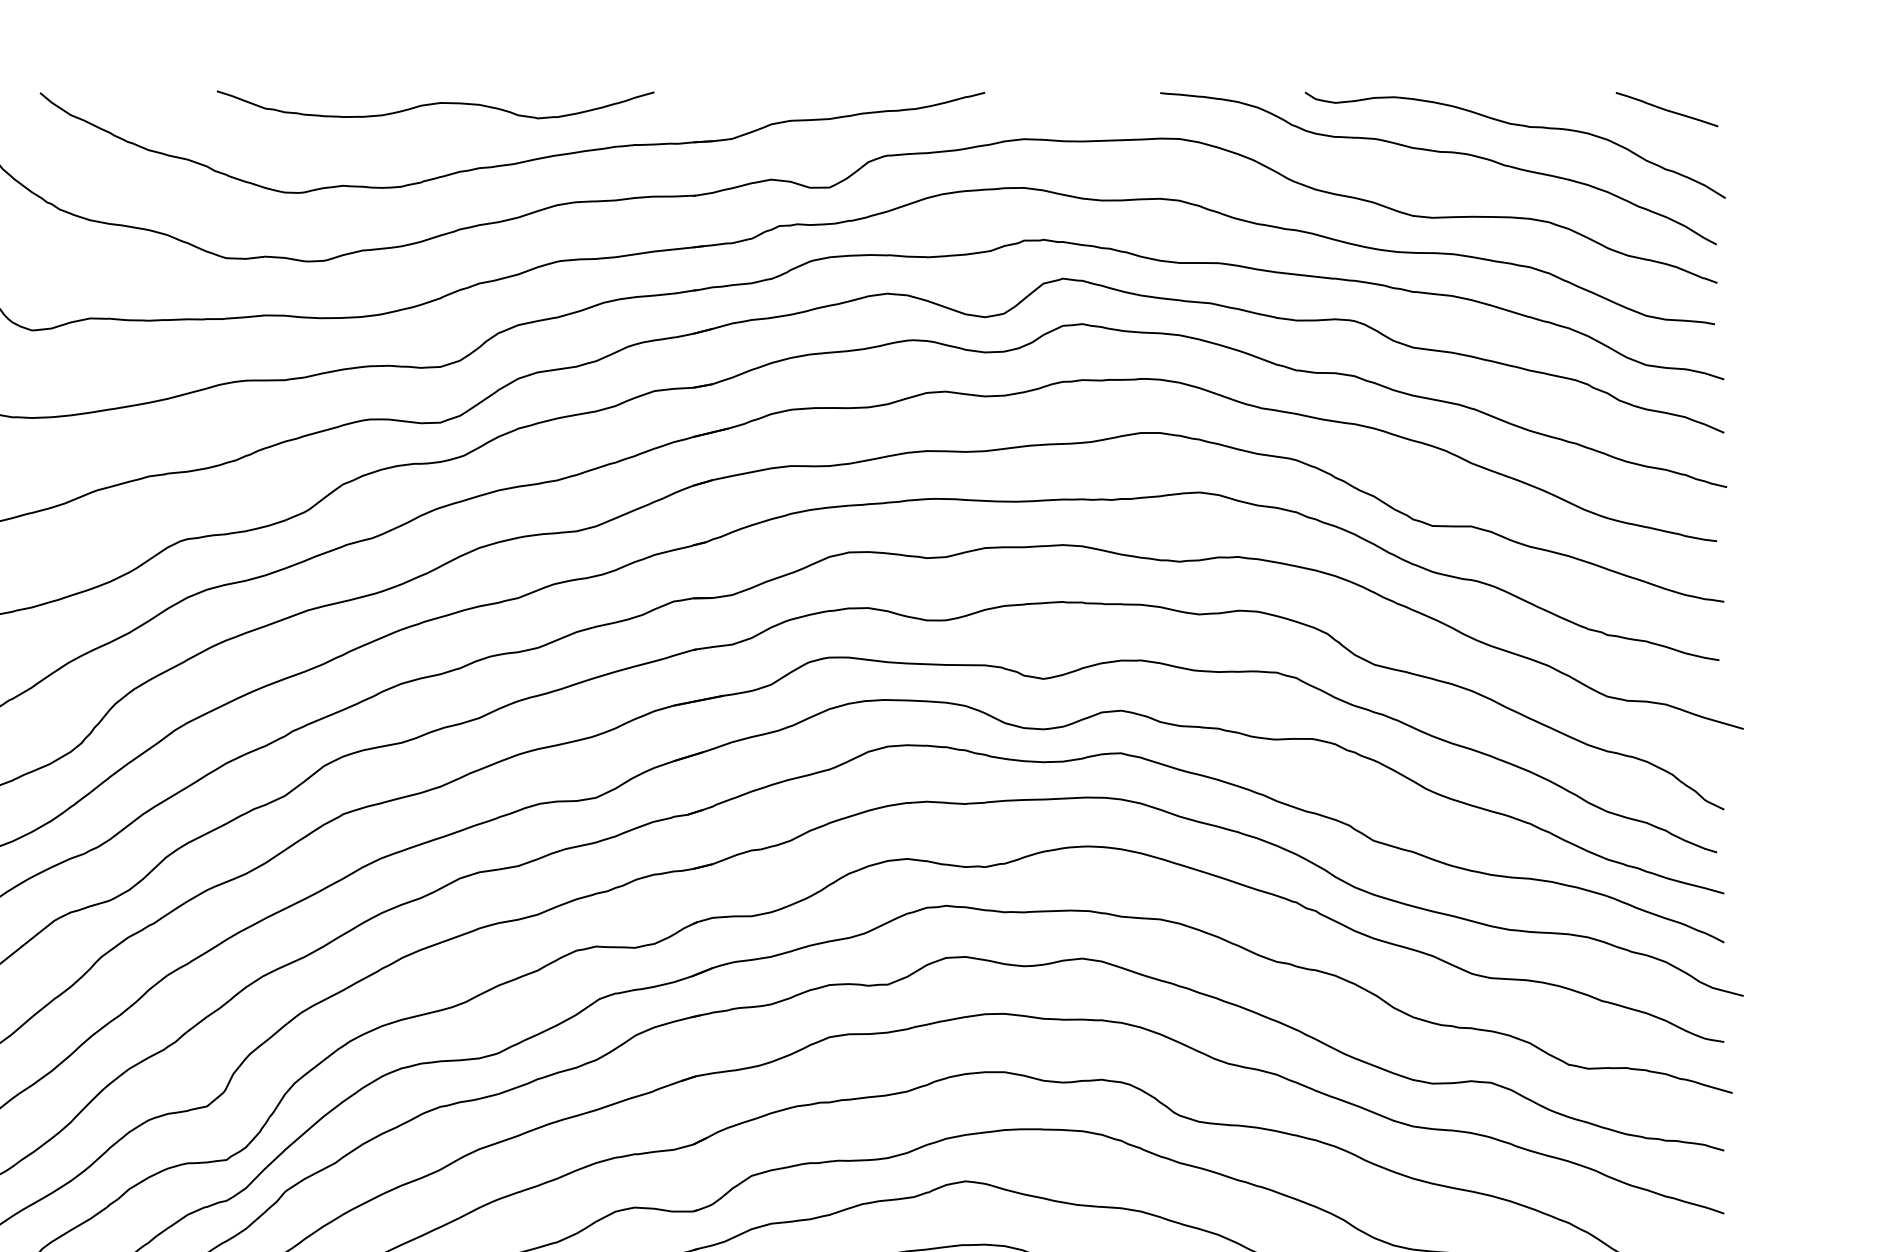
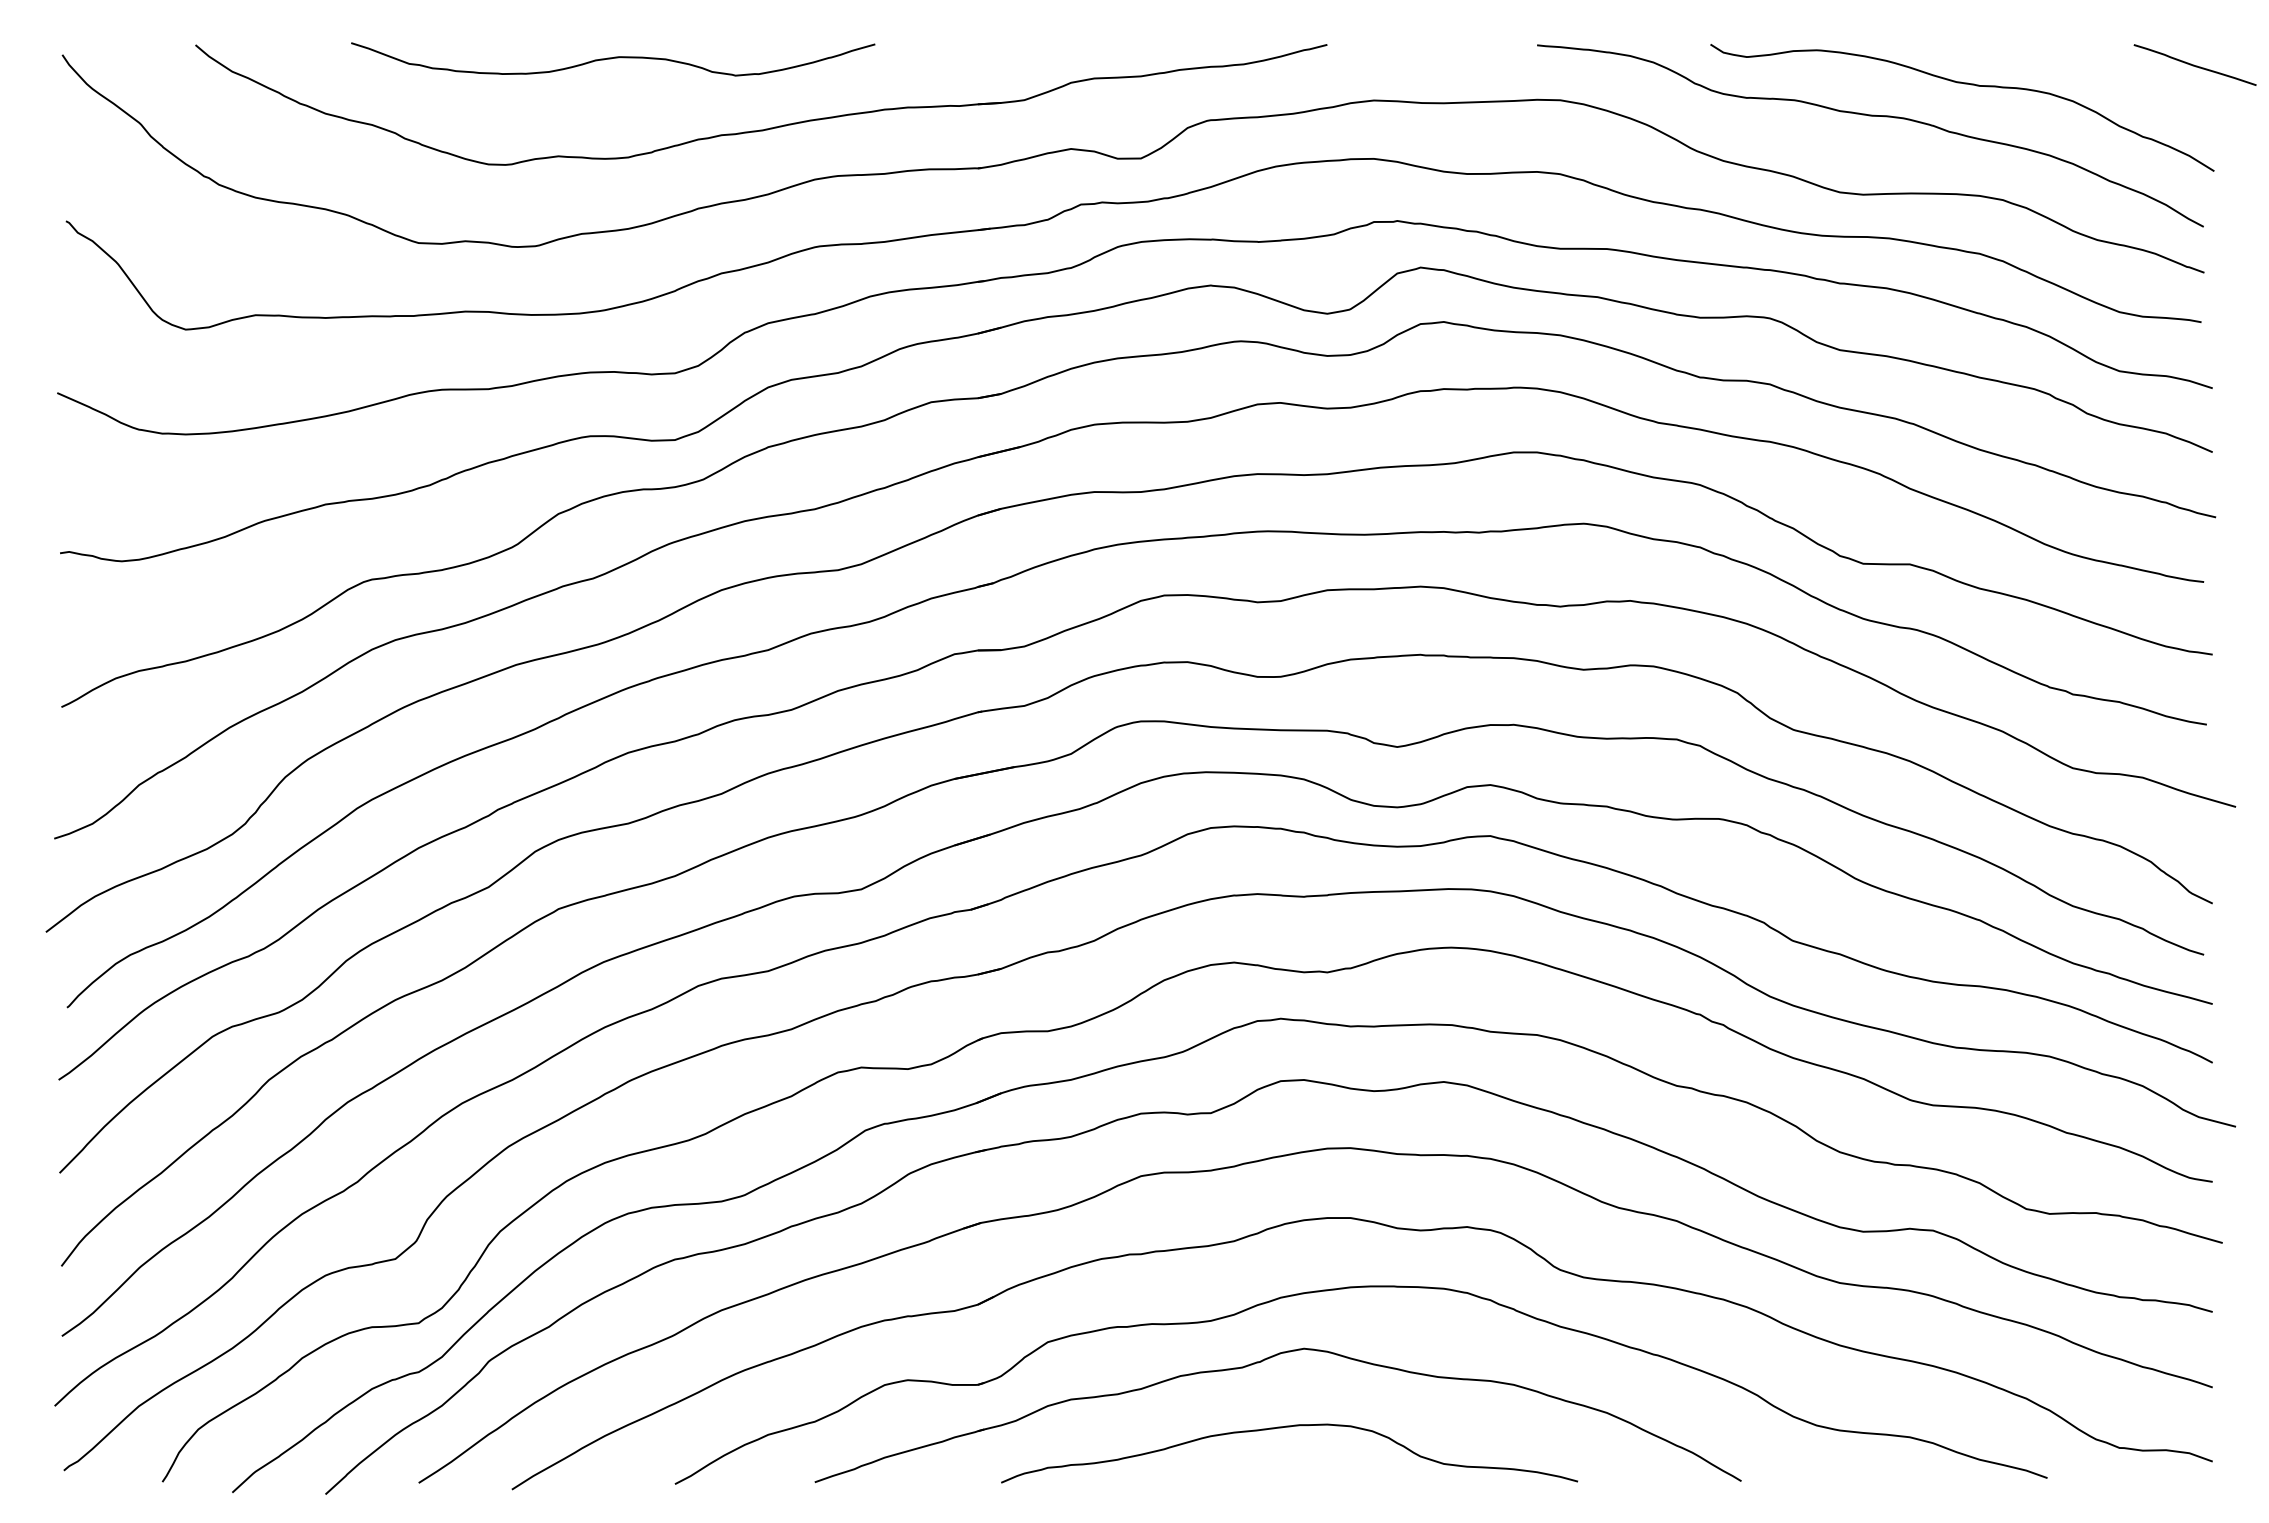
curve: (435, 104) -> (613, 58), moved
curve: (1666, 109) -> (2194, 64), moved

